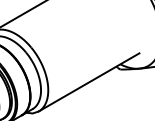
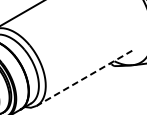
line: (88, 82) -> (83, 78), solid -> dashed

